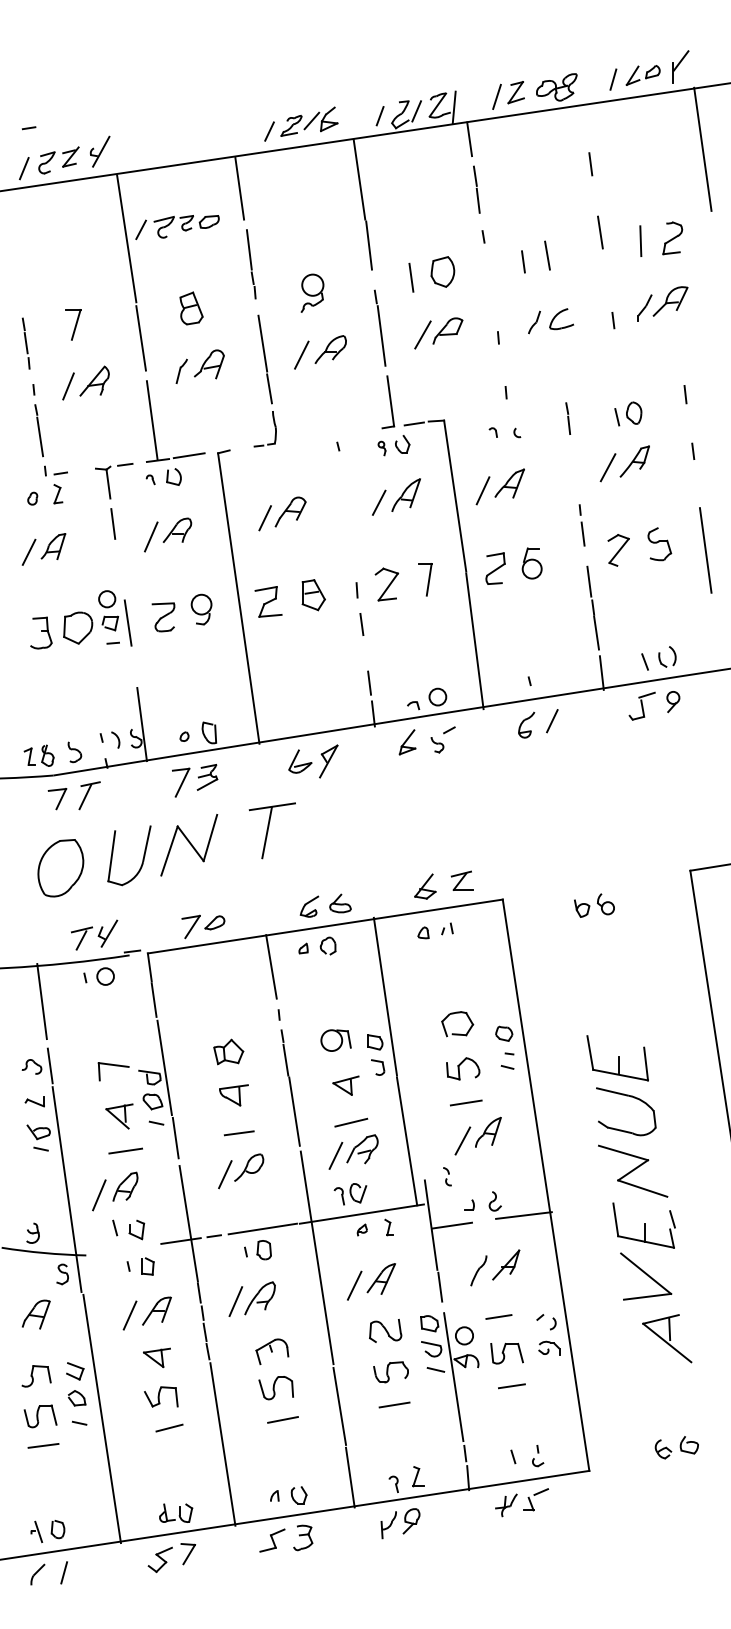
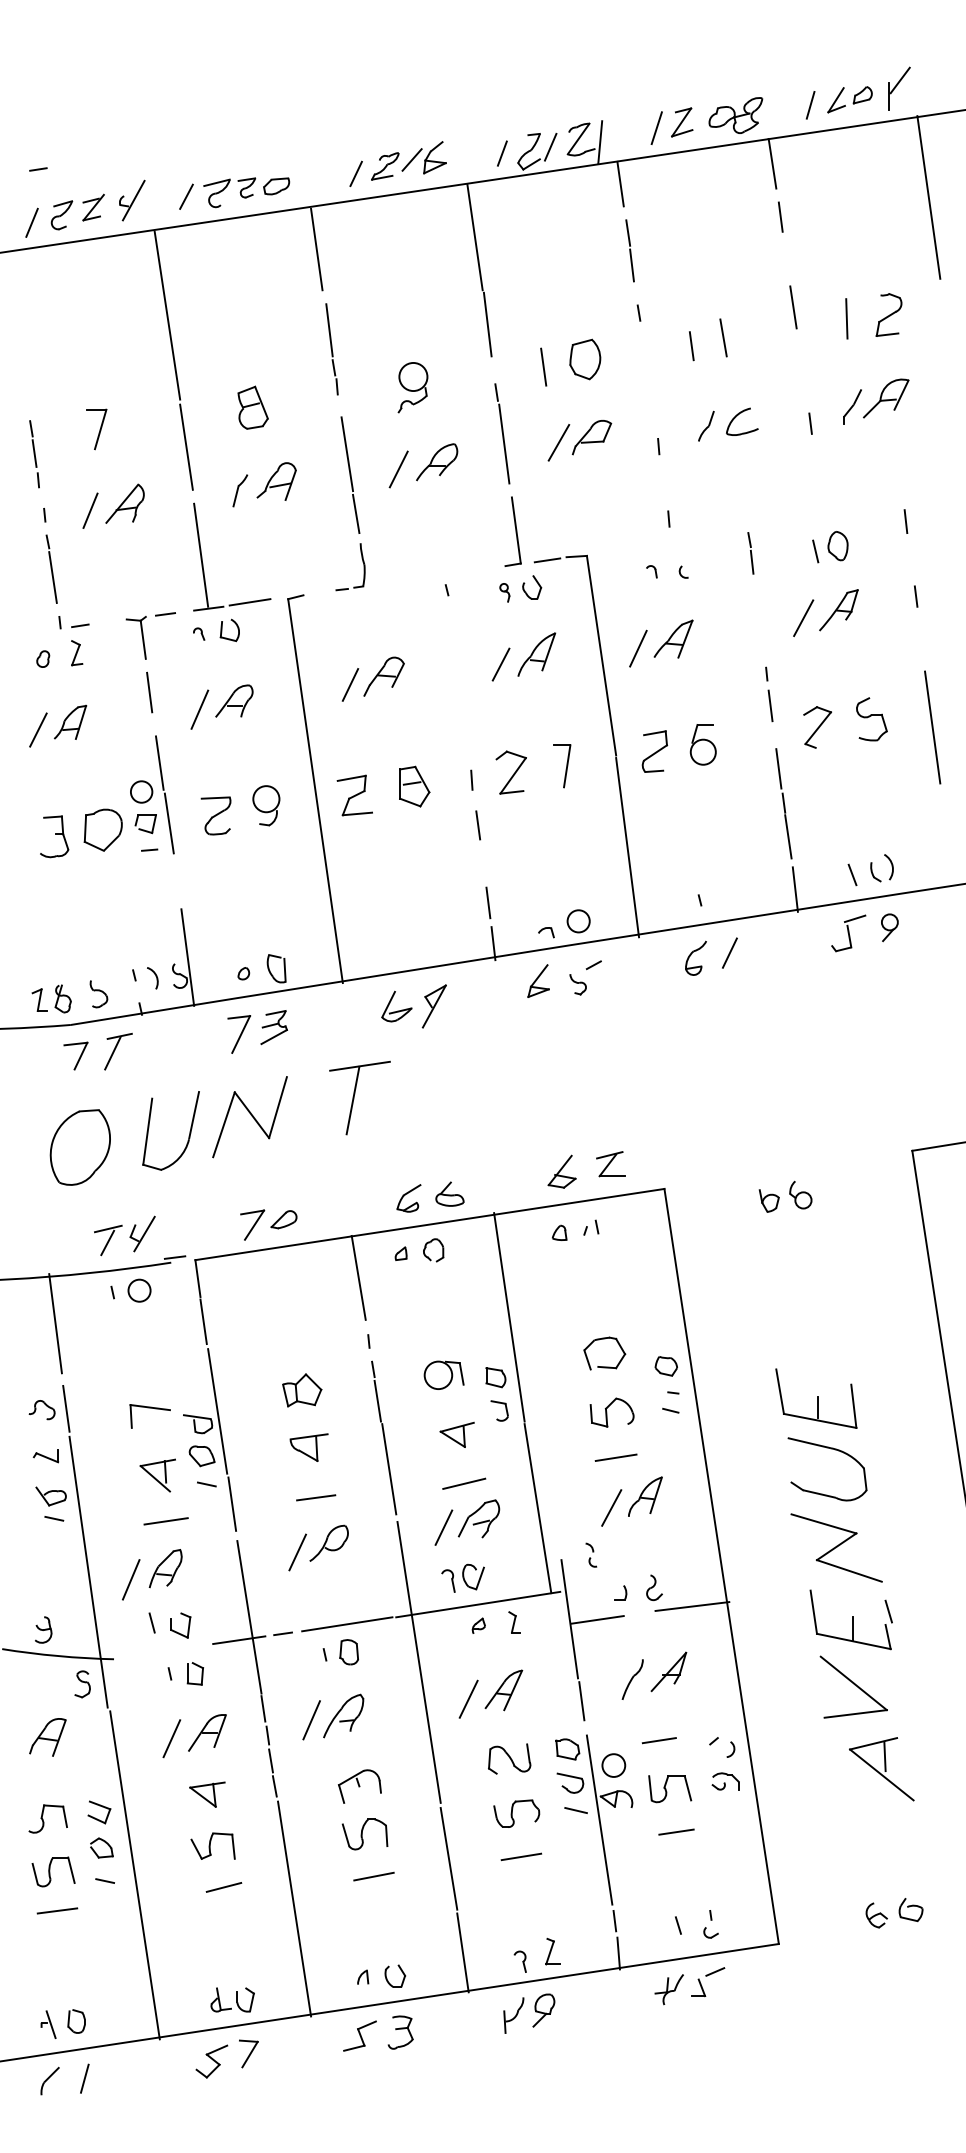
line: (584, 123) -> (772, 163), added
part: (177, 227) -> (234, 193), moved
line: (120, 577) -> (159, 763), added

